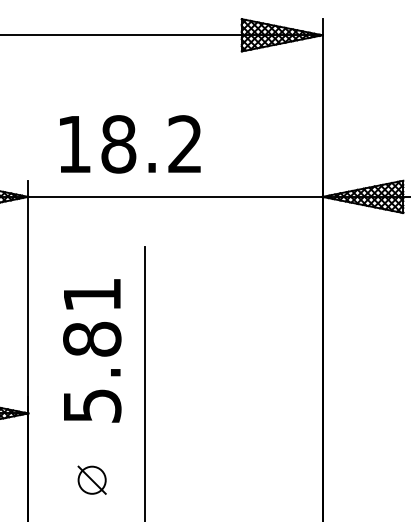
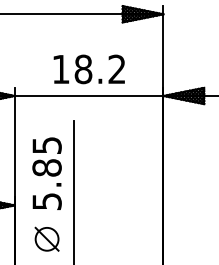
text: (128, 144) -> (88, 69), moved
text: (91, 294) -> (46, 145), 5.81 -> 5.85
part: (91, 478) -> (46, 238), size x1.67

